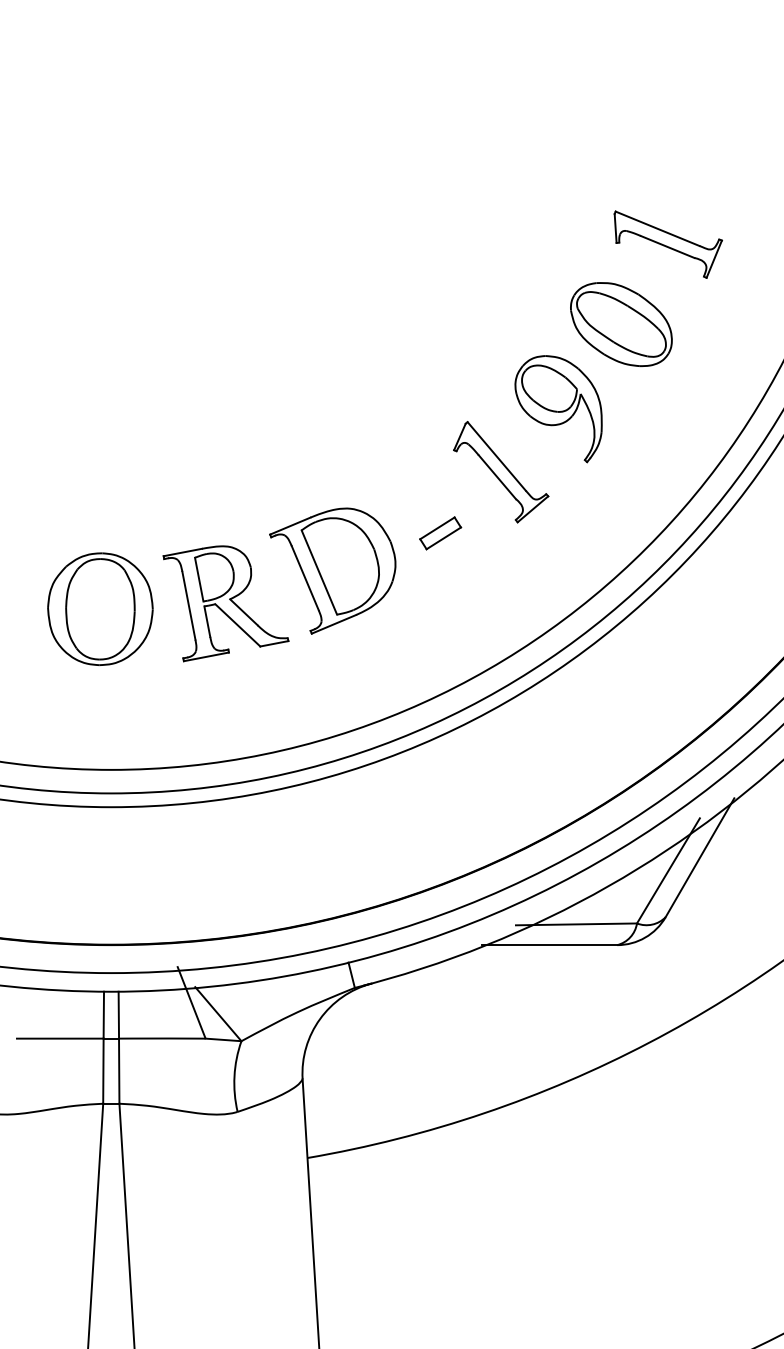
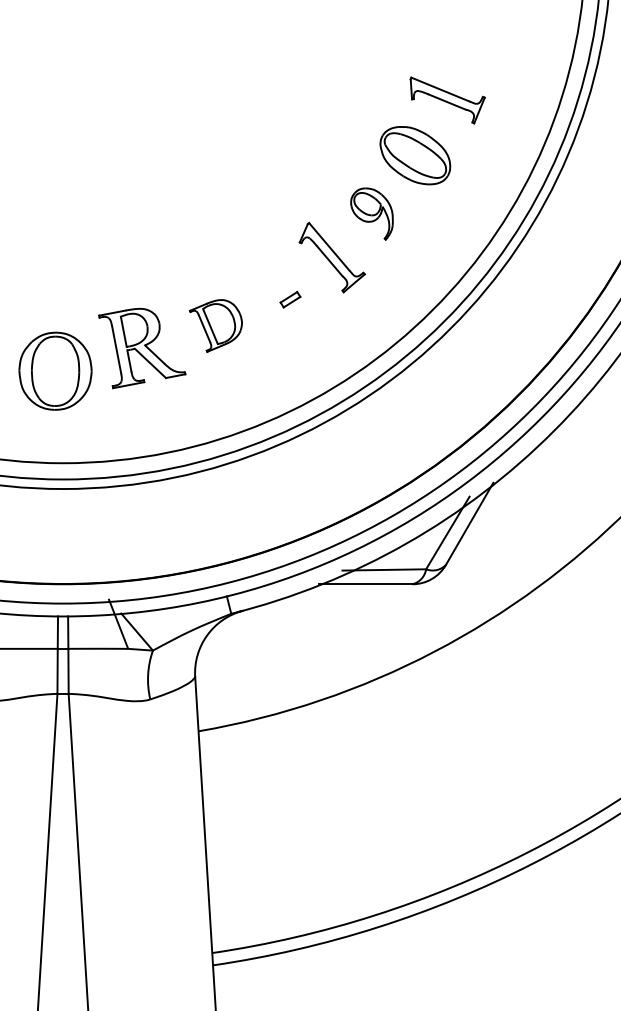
part: (557, 408) -> (371, 213), size x0.7
part: (440, 532) -> (290, 299), size x0.7
part: (332, 570) -> (215, 325), size x0.6
part: (100, 608) -> (55, 370), moved

